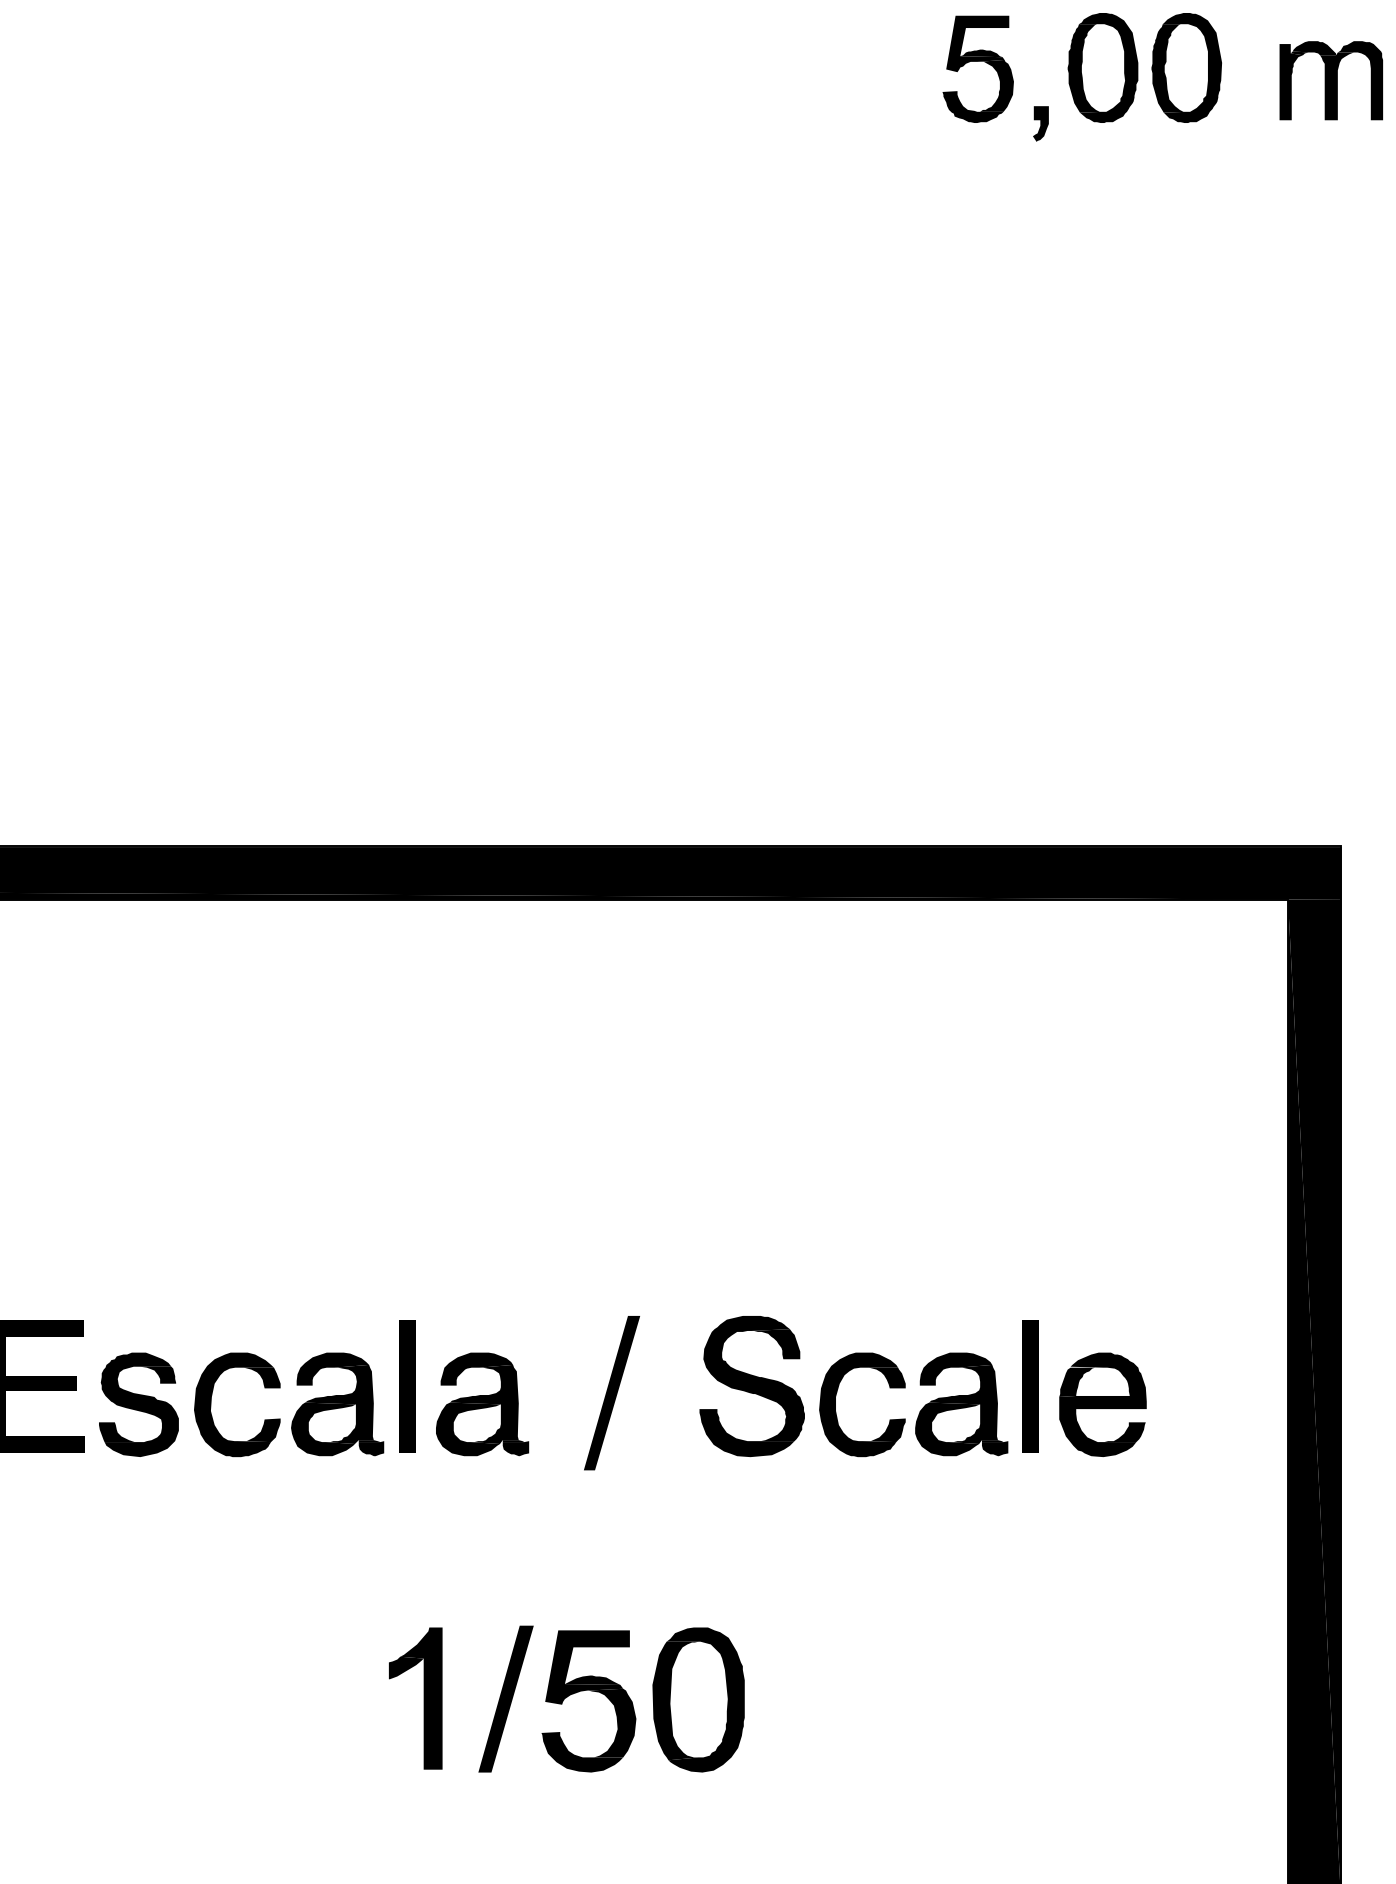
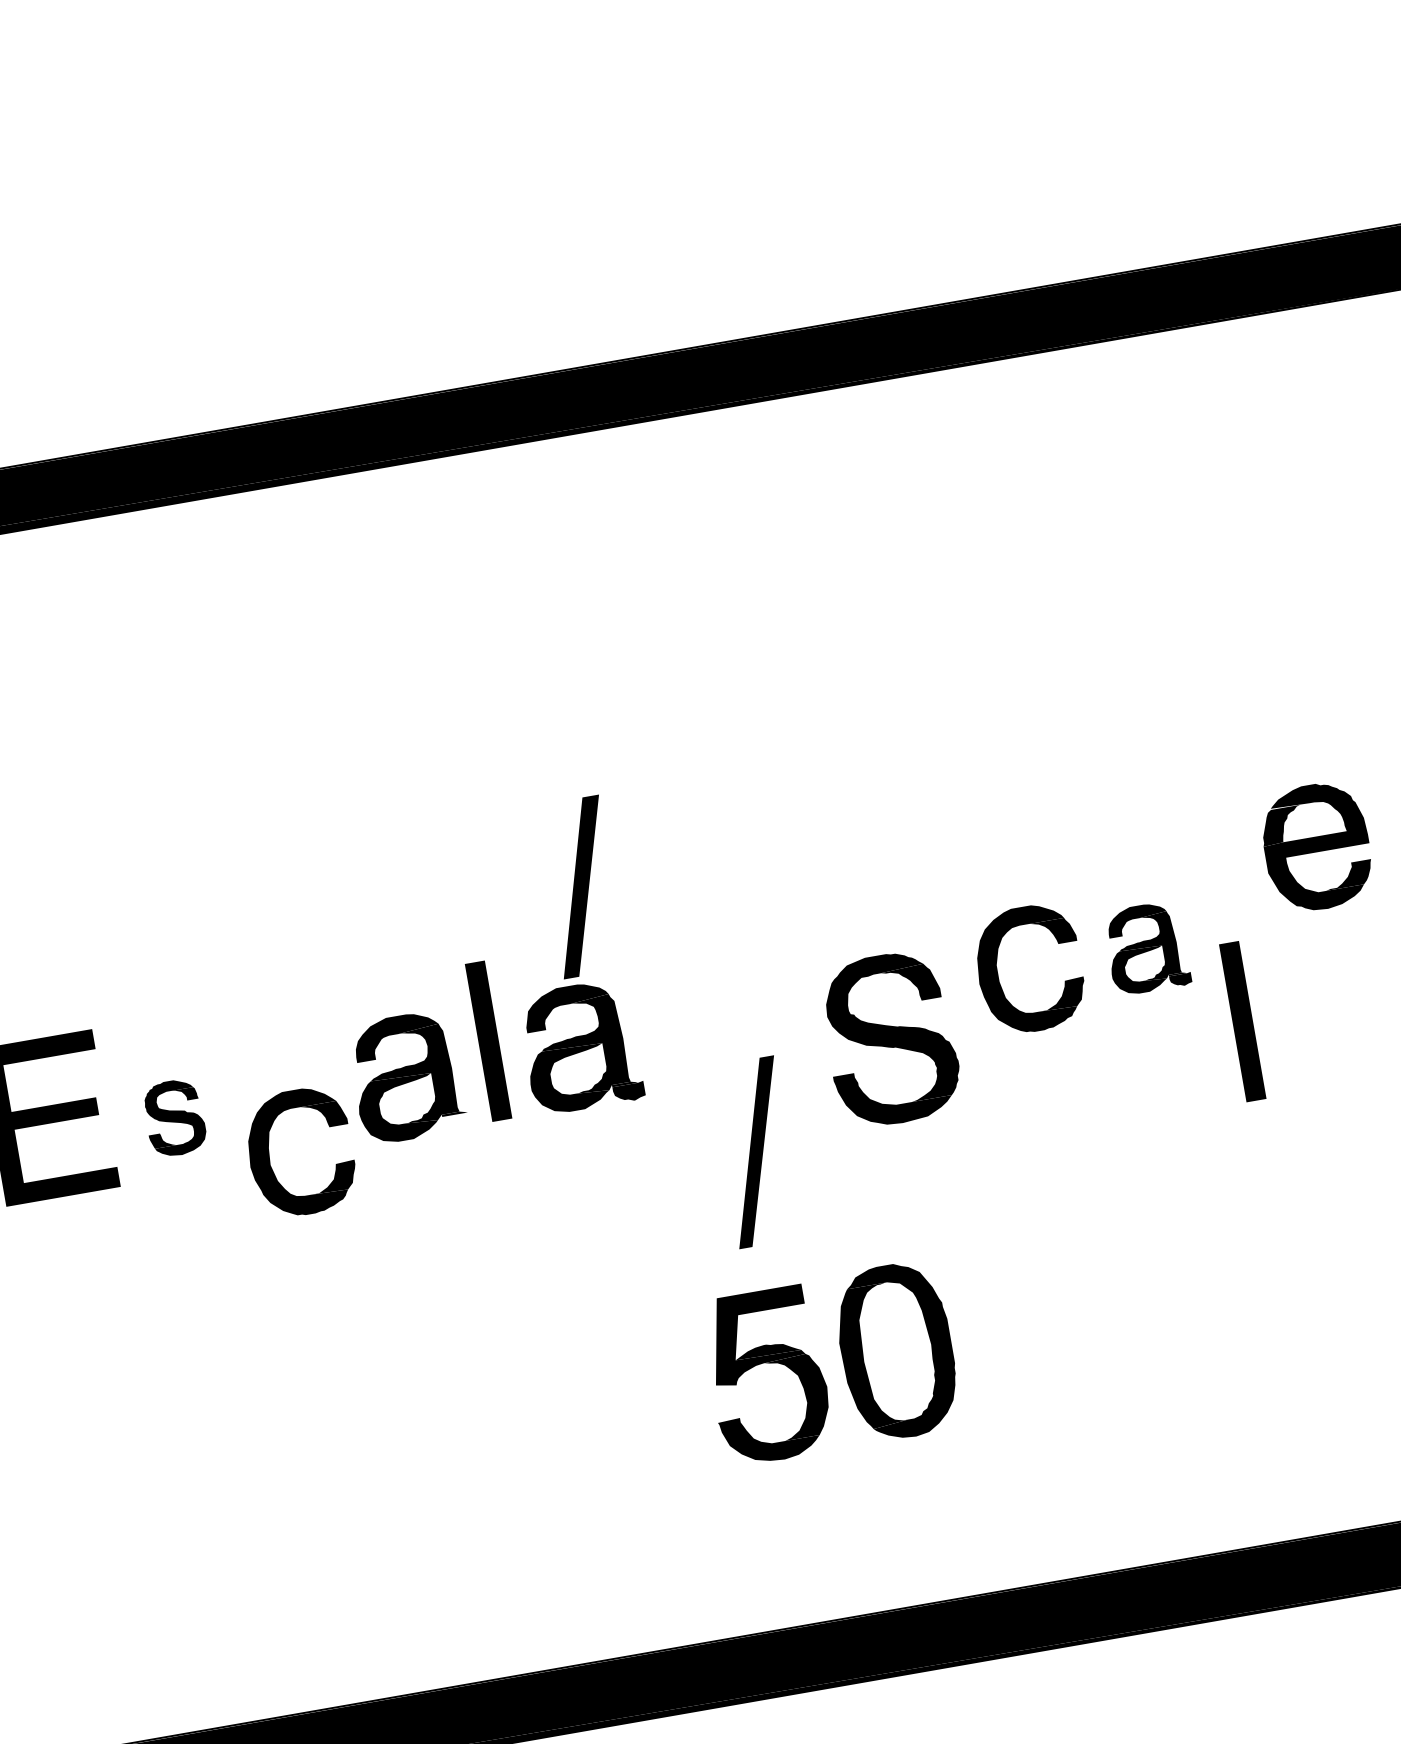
part: (751, 1386) -> (889, 1039), moved
part: (1030, 1386) -> (1243, 1021), moved
part: (611, 1393) -> (756, 1152), moved
part: (138, 1404) -> (174, 1118), size x0.6
part: (211, 1404) -> (269, 1157), moved
part: (961, 1404) -> (1146, 948), size x0.7
part: (1102, 1404) -> (1316, 846), moved
fill: (371, 1448) -> (458, 1121), removed
part: (423, 1698) -> (571, 1406), removed
part: (505, 1698) -> (580, 886), moved

